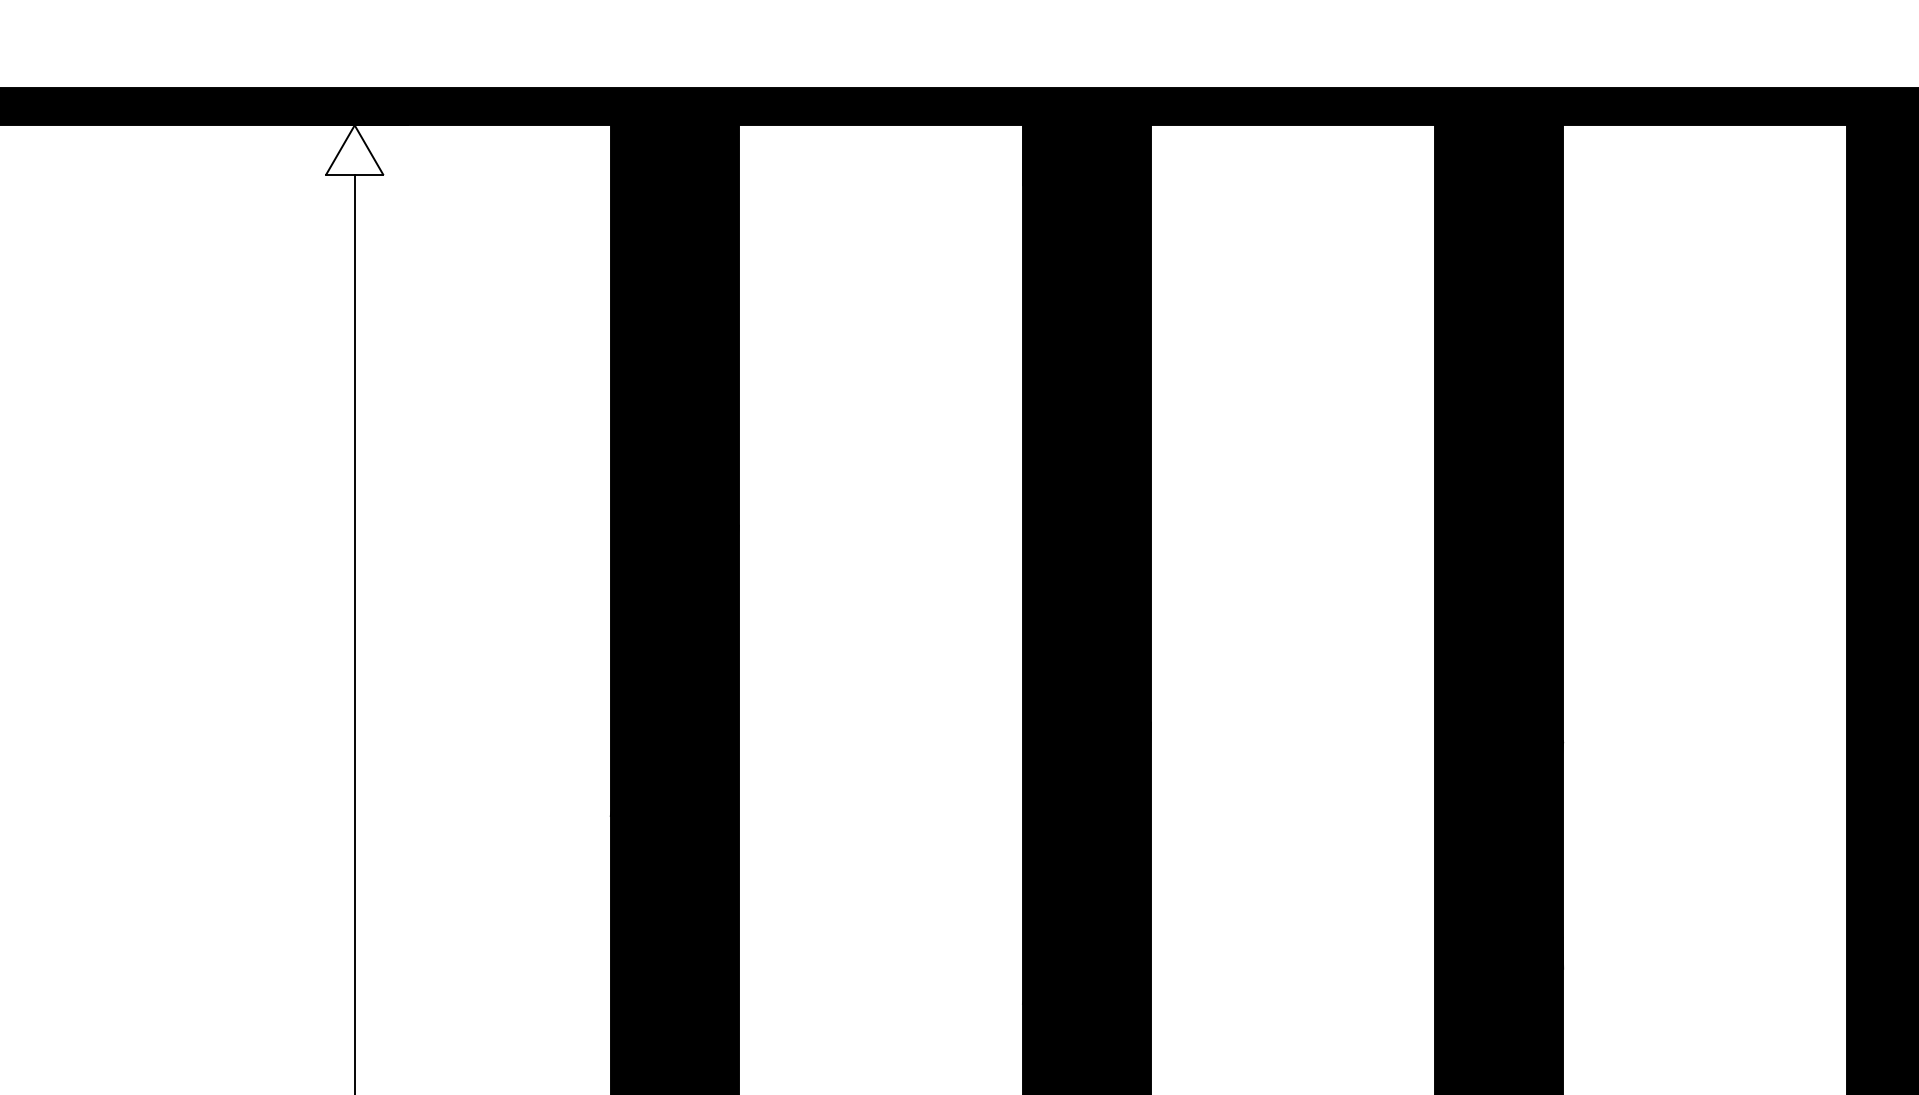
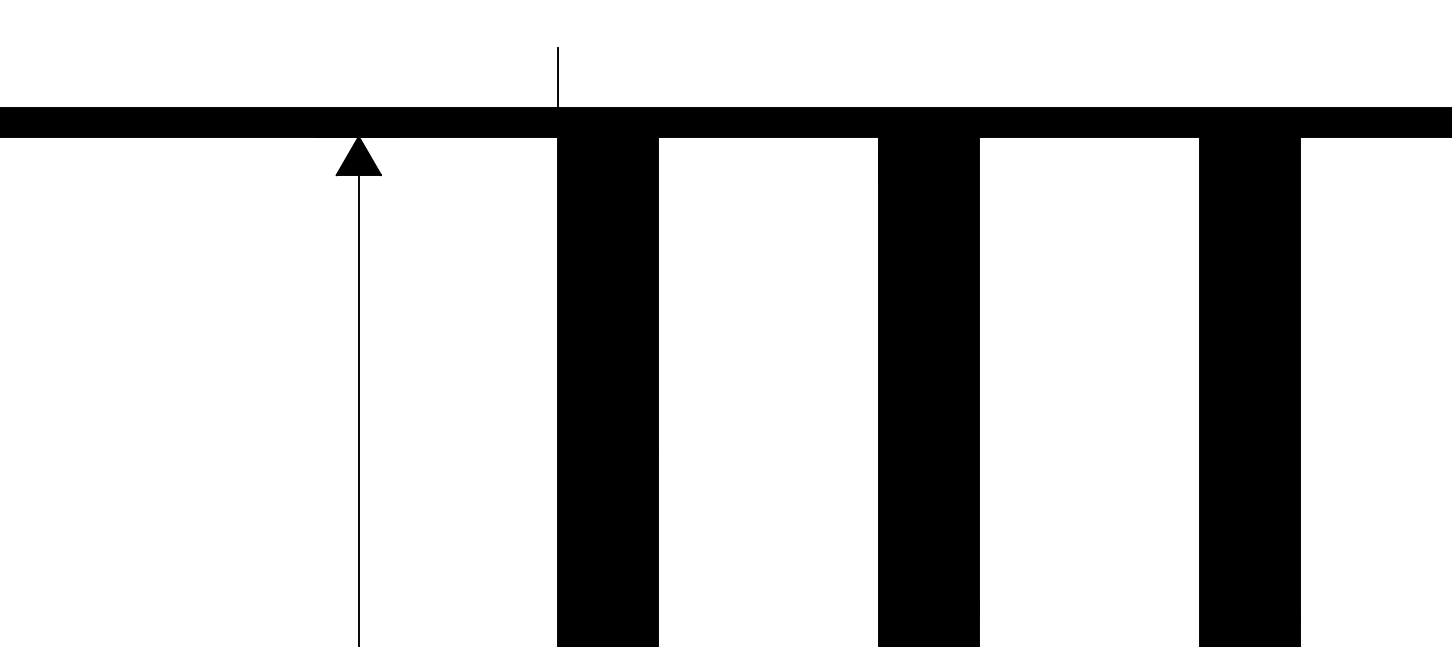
line: (610, 49) -> (557, 77), added
fill: (354, 149) -> (358, 155), added

